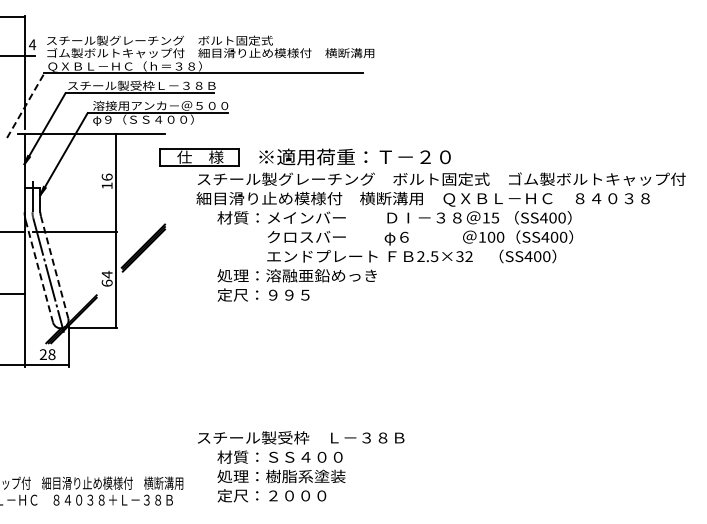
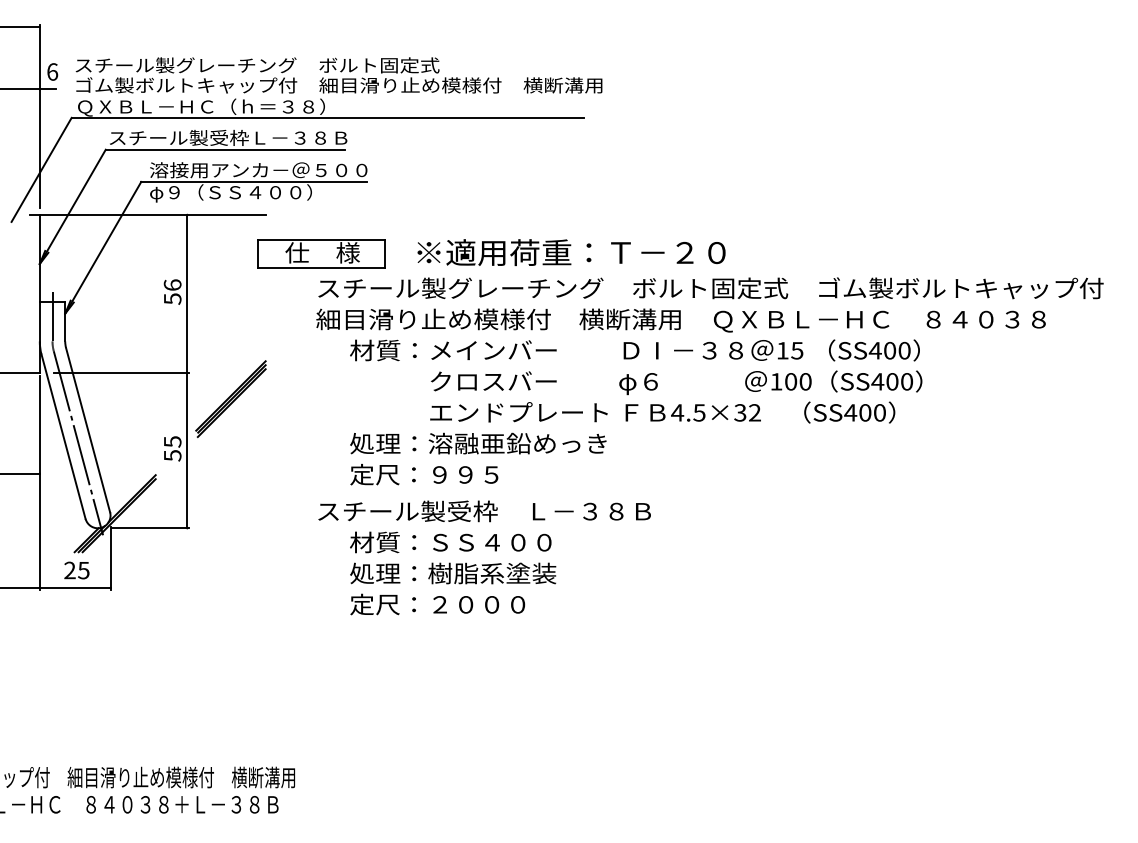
text: (32, 44) -> (52, 71), 4 -> 6
line: (26, 105) -> (42, 169), dashed -> solid
text: (106, 185) -> (171, 298), 16 -> 56
text: (420, 256) -> (676, 412), 2.5×32 -> 4.5×32
line: (54, 267) -> (87, 430), dashed -> solid
line: (39, 271) -> (63, 436), dashed -> solid
text: (106, 278) -> (171, 448), 64 -> 55
text: (51, 354) -> (83, 570), 28 -> 25
text: (300, 466) -> (483, 557), moved

